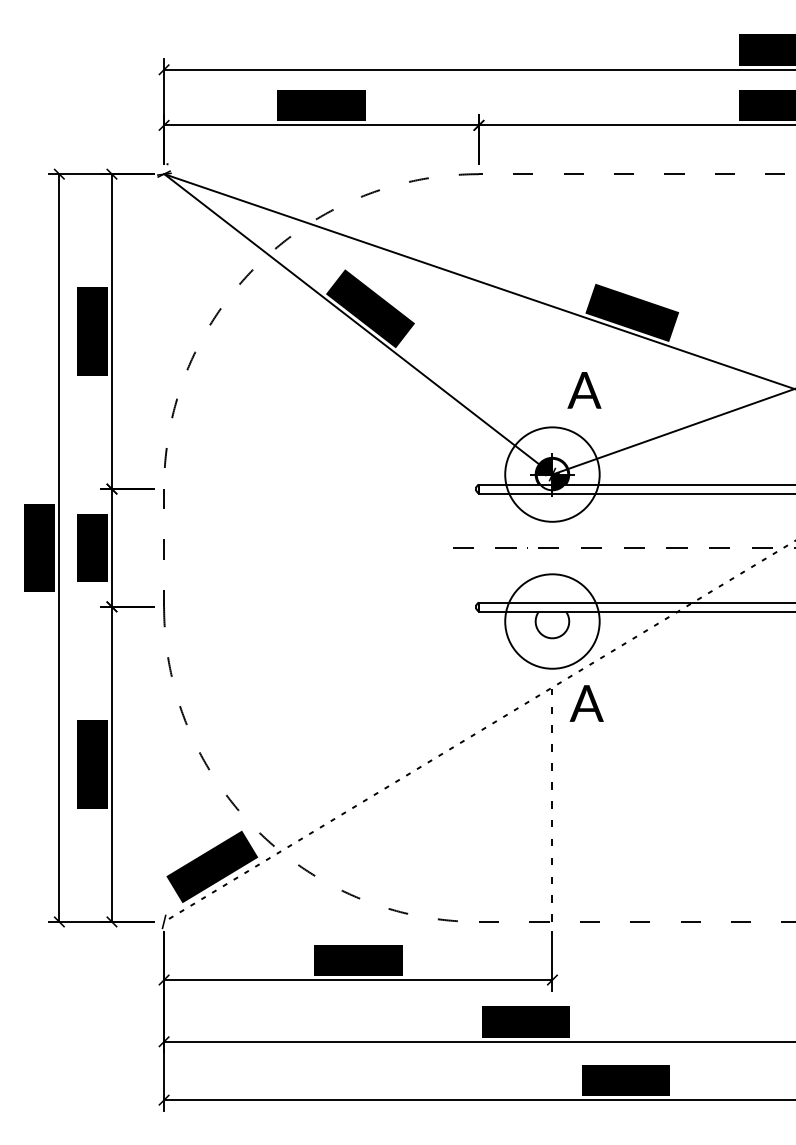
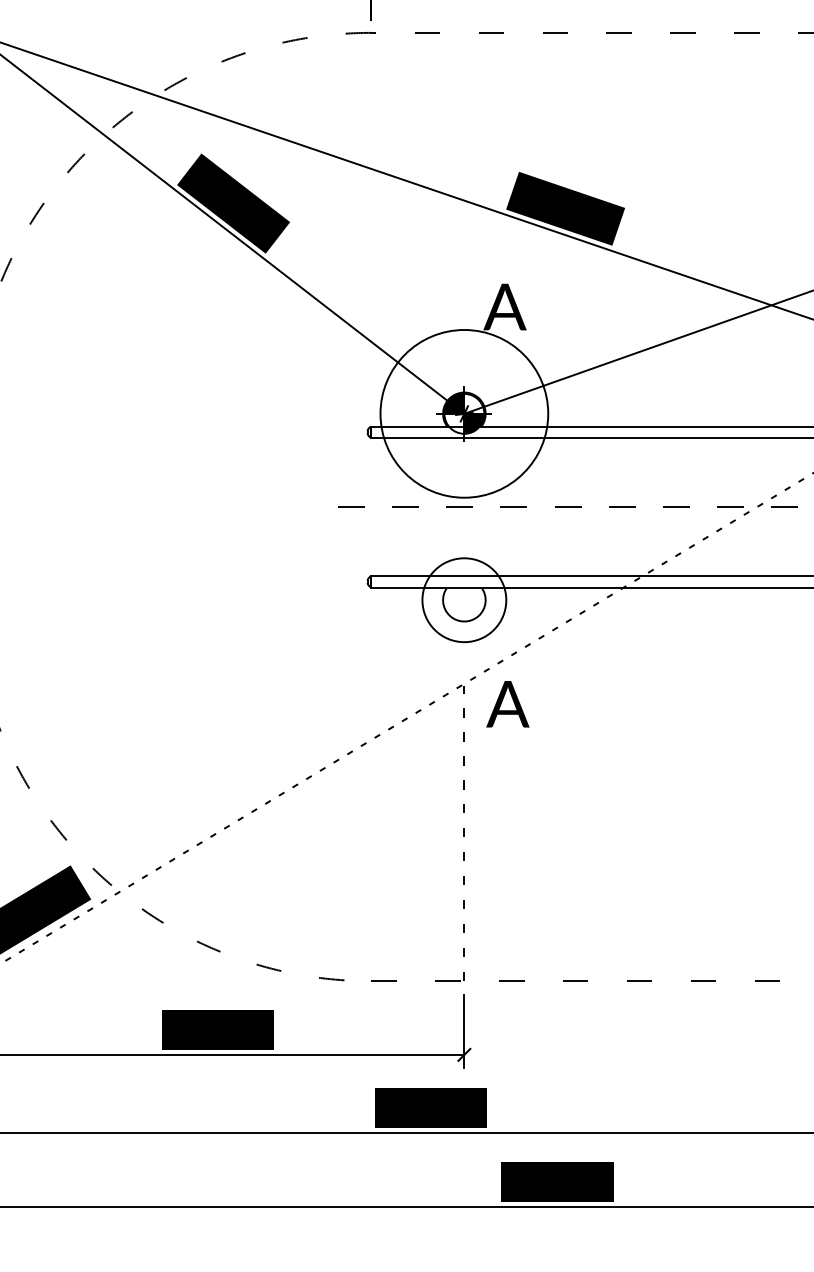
circle: (552, 474) -> (464, 413), size x1.4
circle: (552, 621) -> (464, 600), size x0.7

